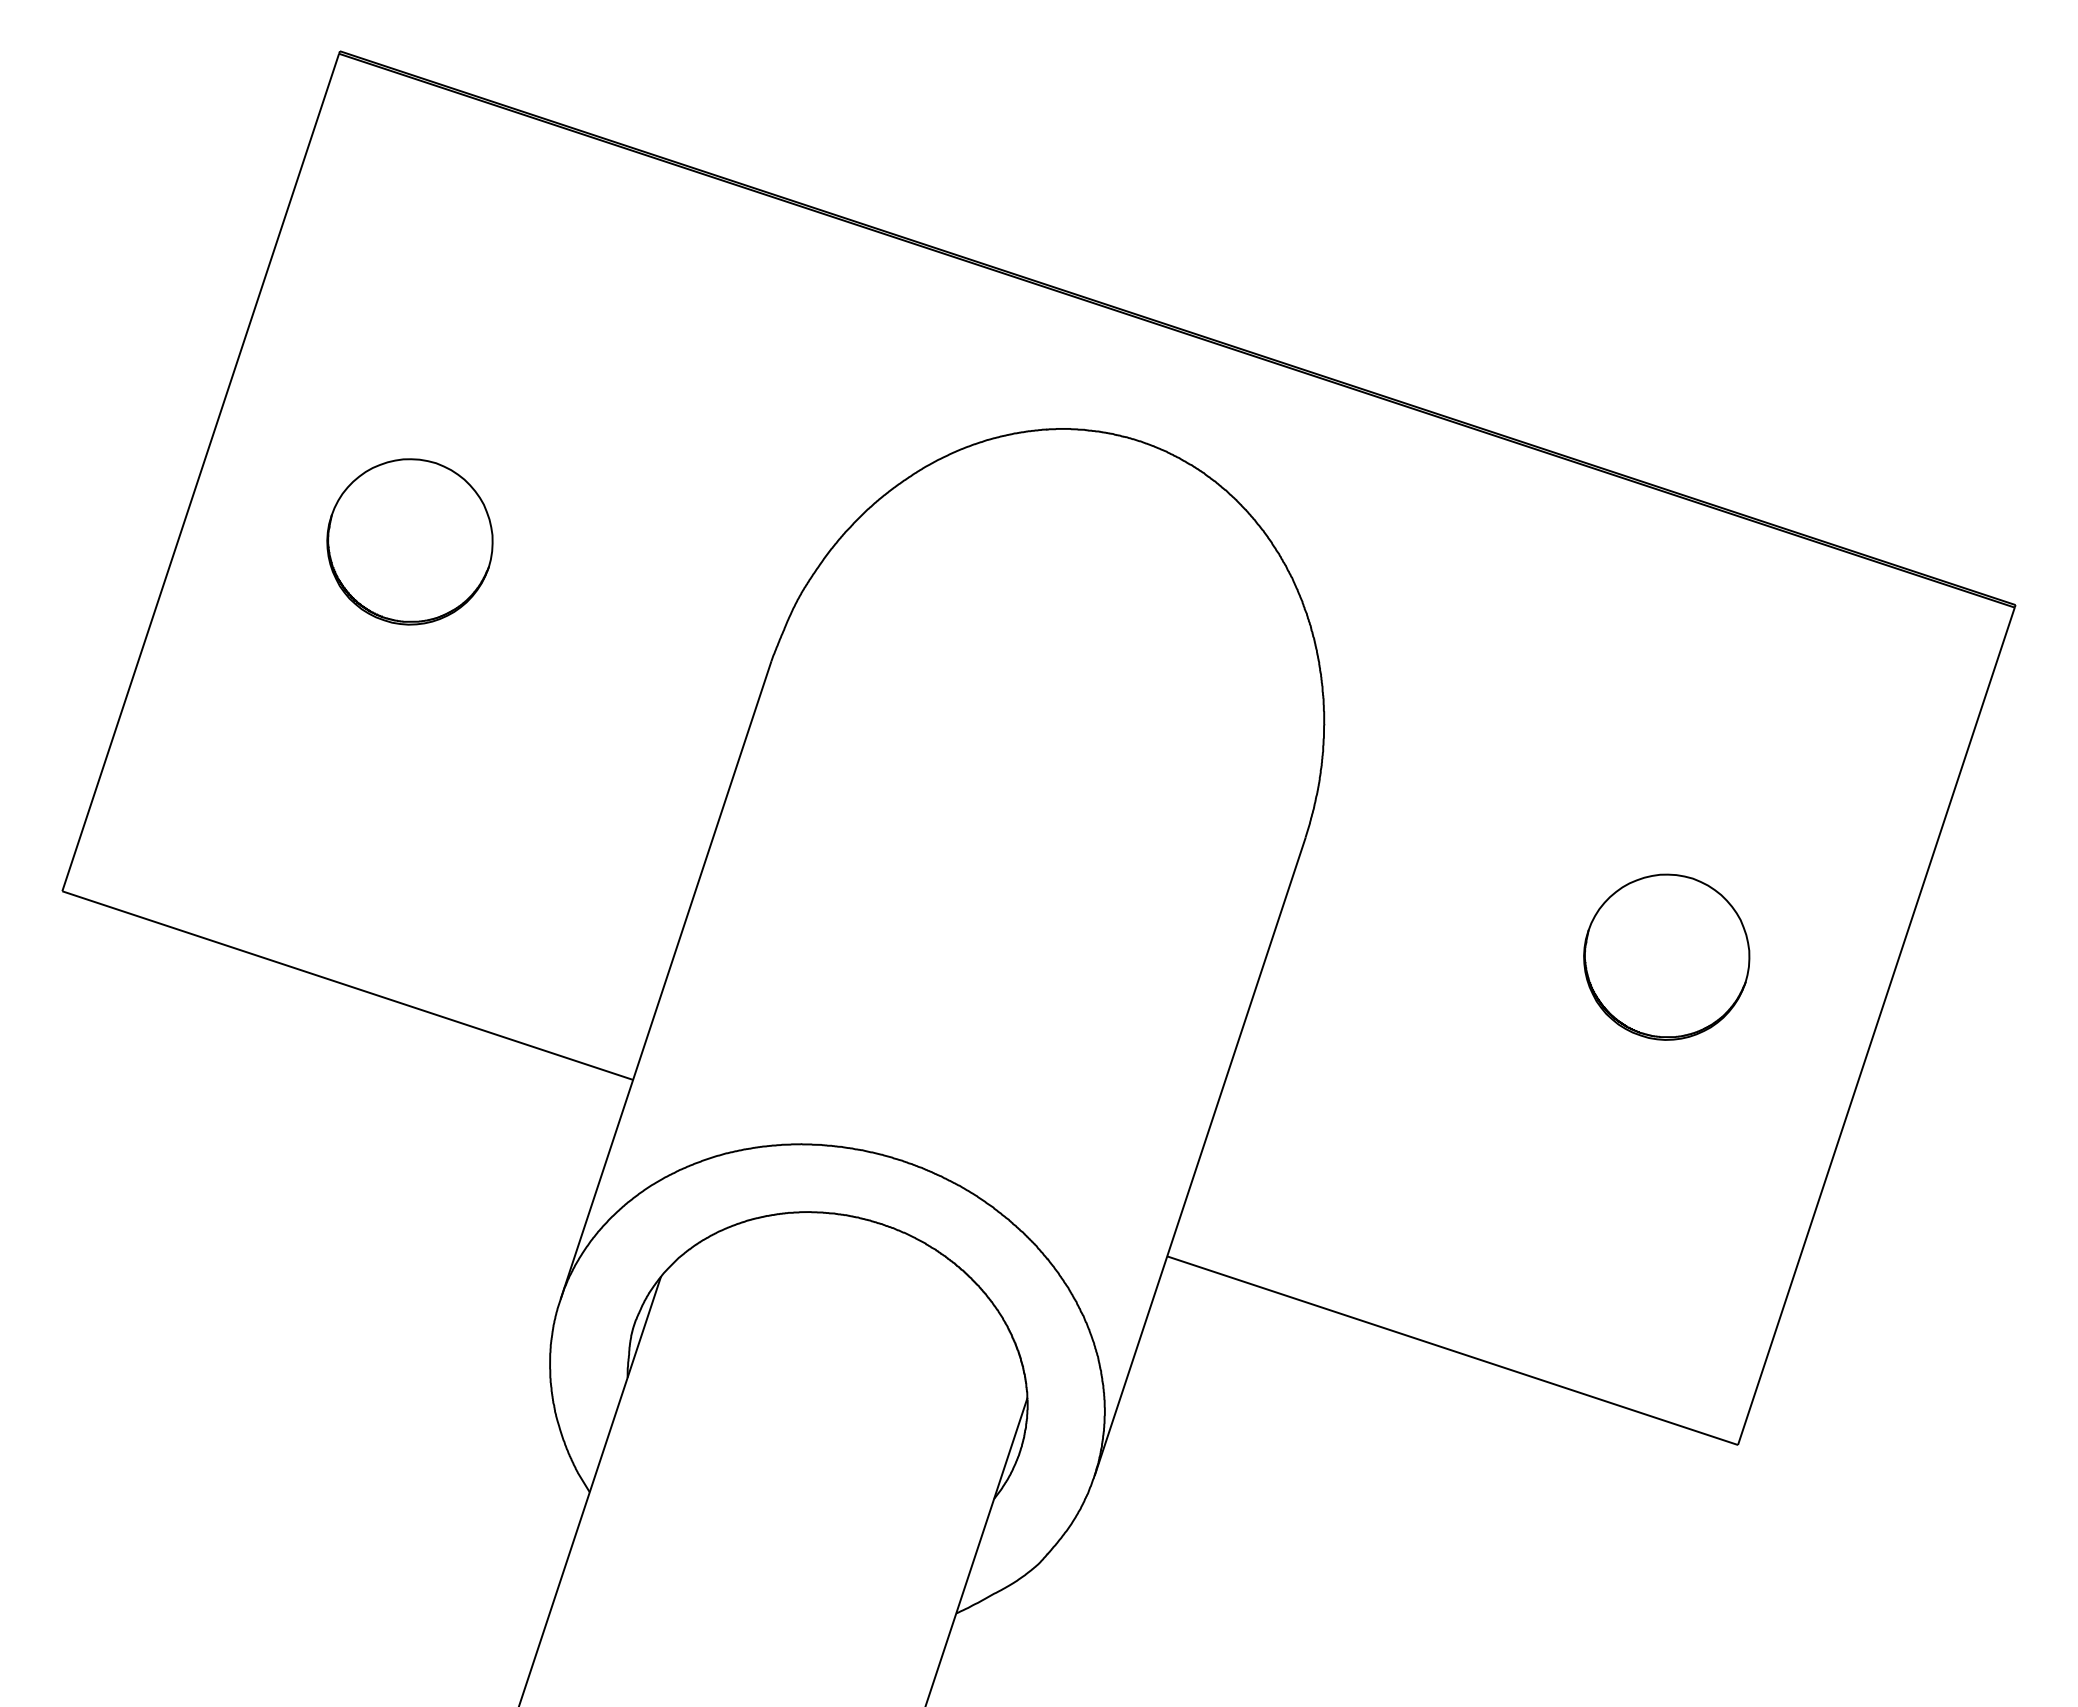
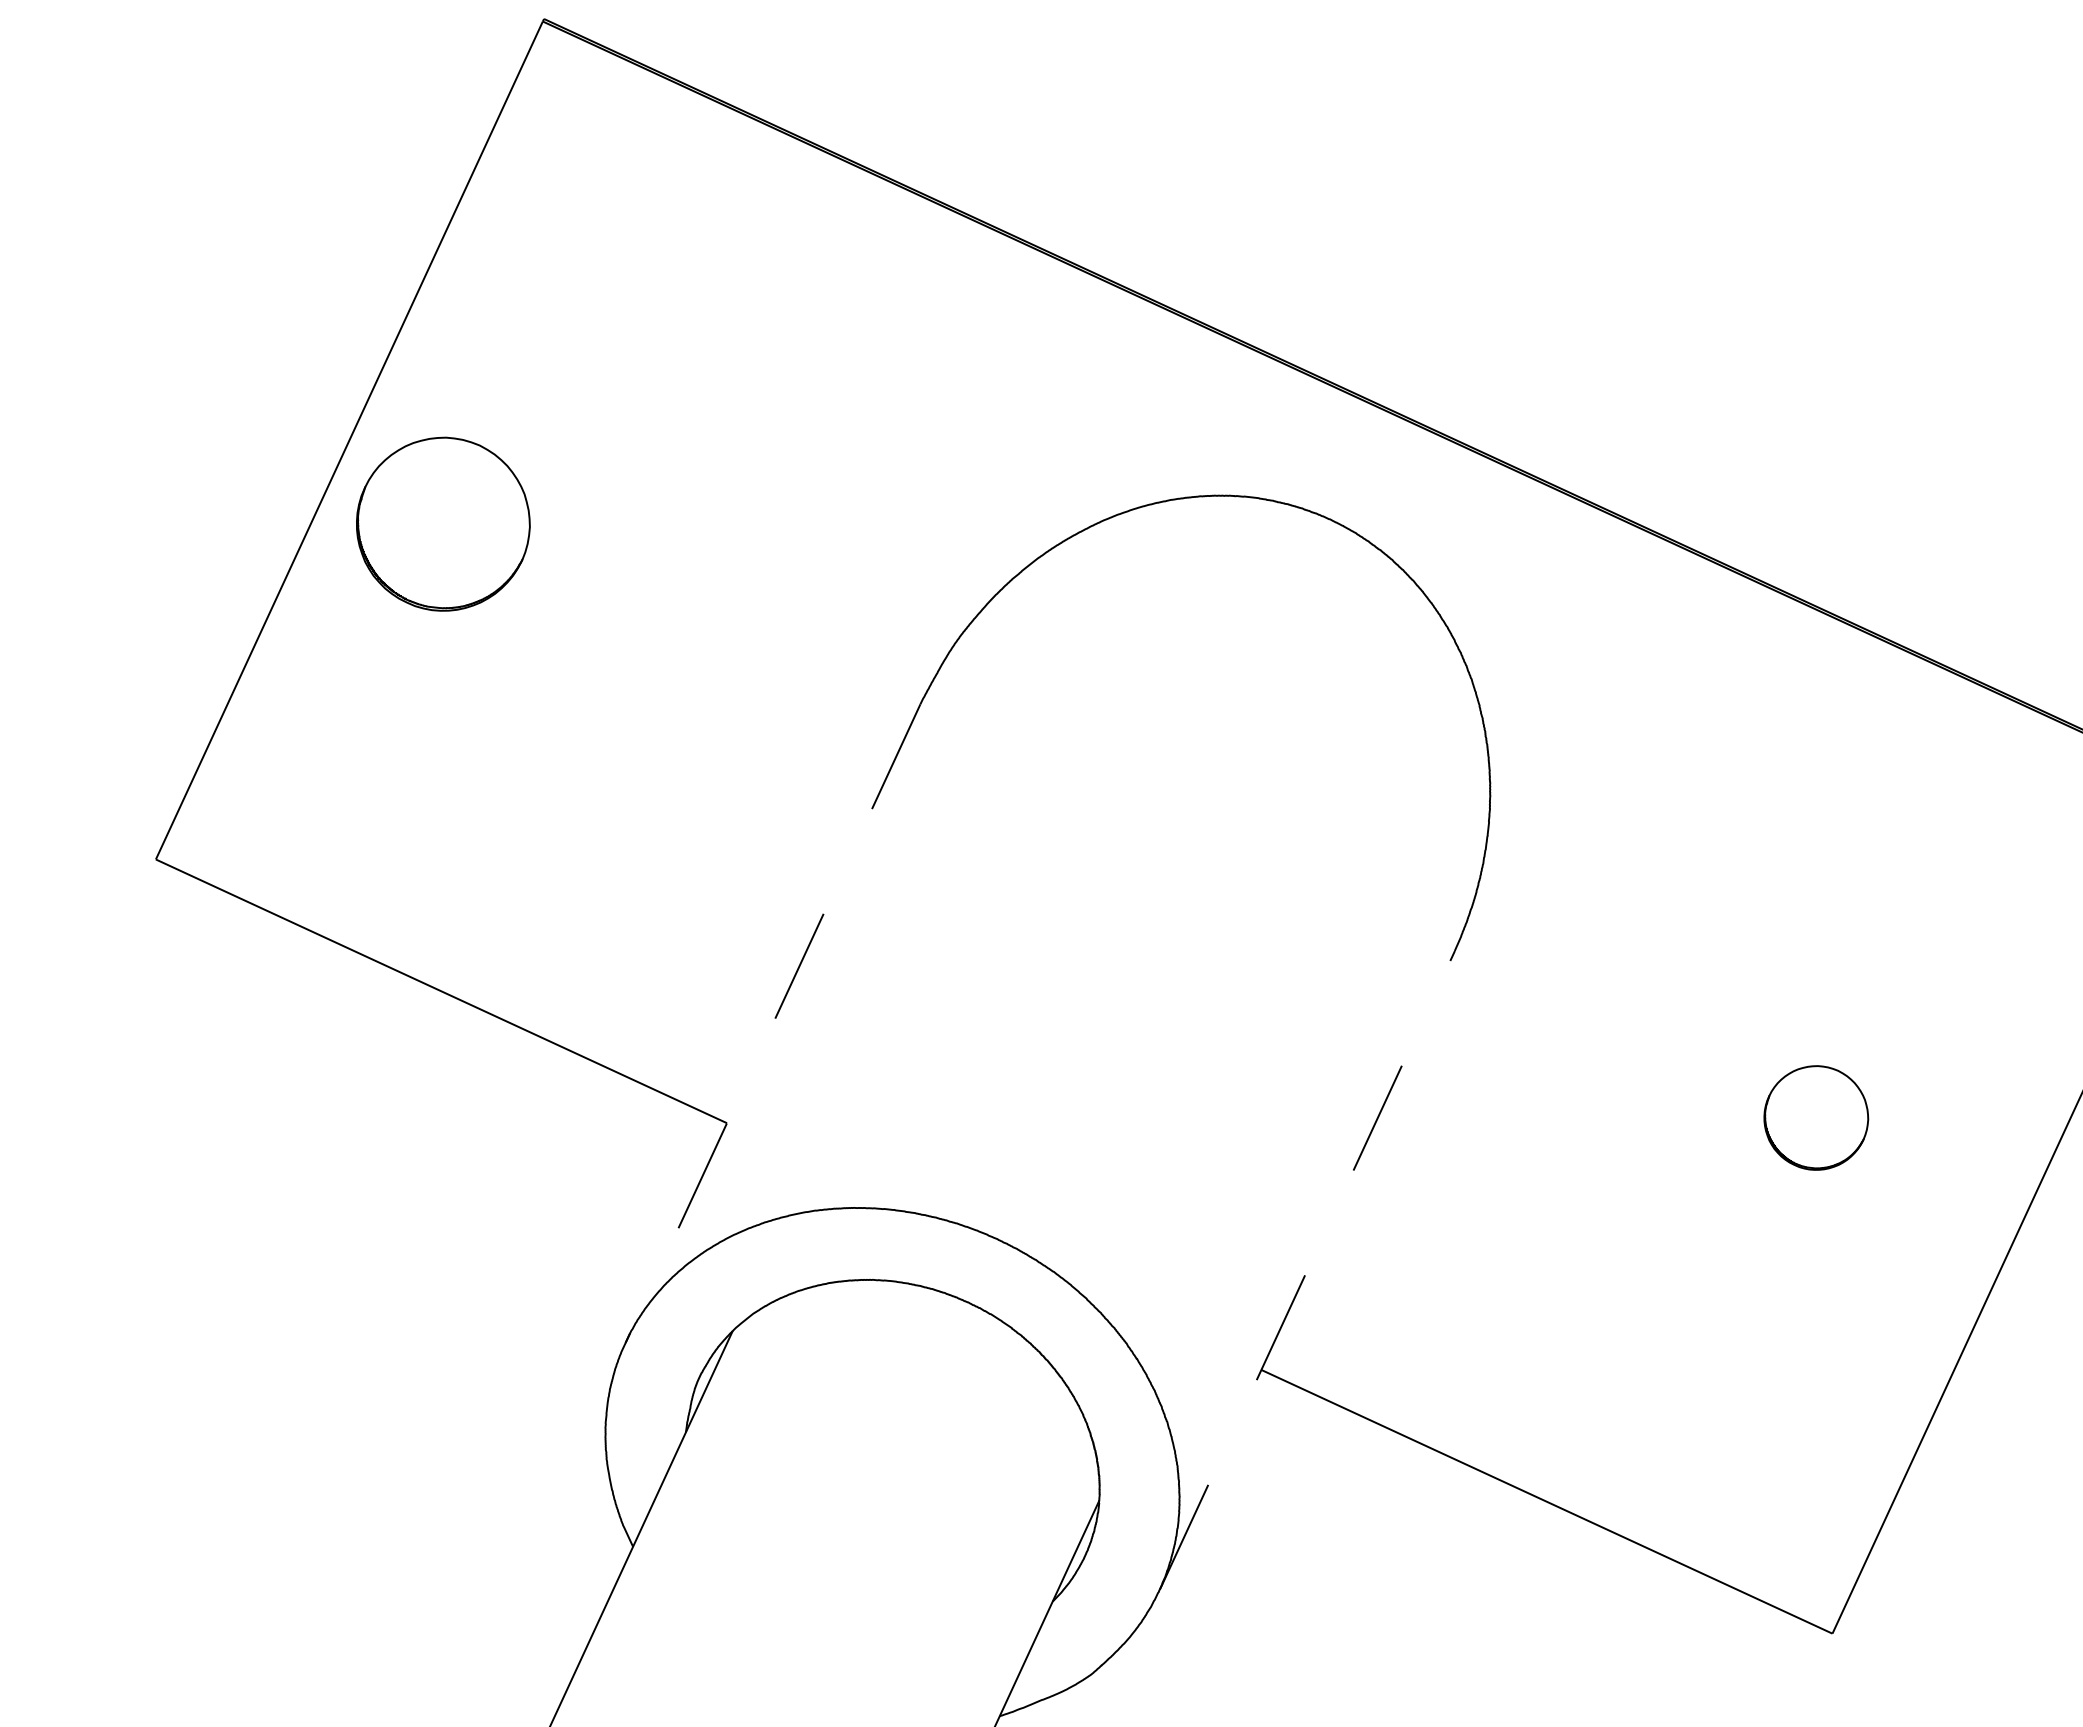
part: (409, 541) -> (442, 523), moved
part: (1666, 956) -> (1816, 1117), size x0.6
line: (665, 980) -> (772, 1023), solid -> dashed
line: (1200, 1156) -> (1307, 1270), solid -> dashed

